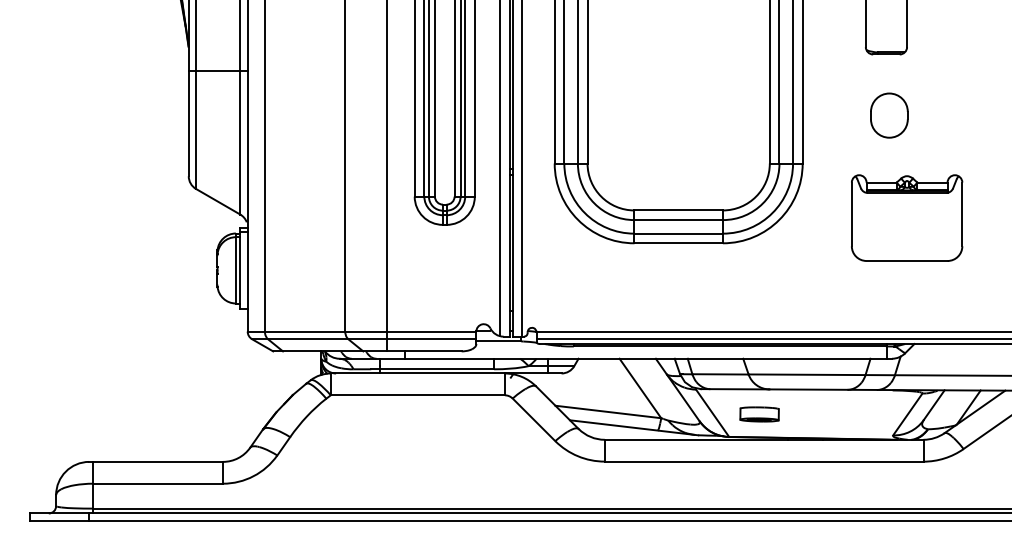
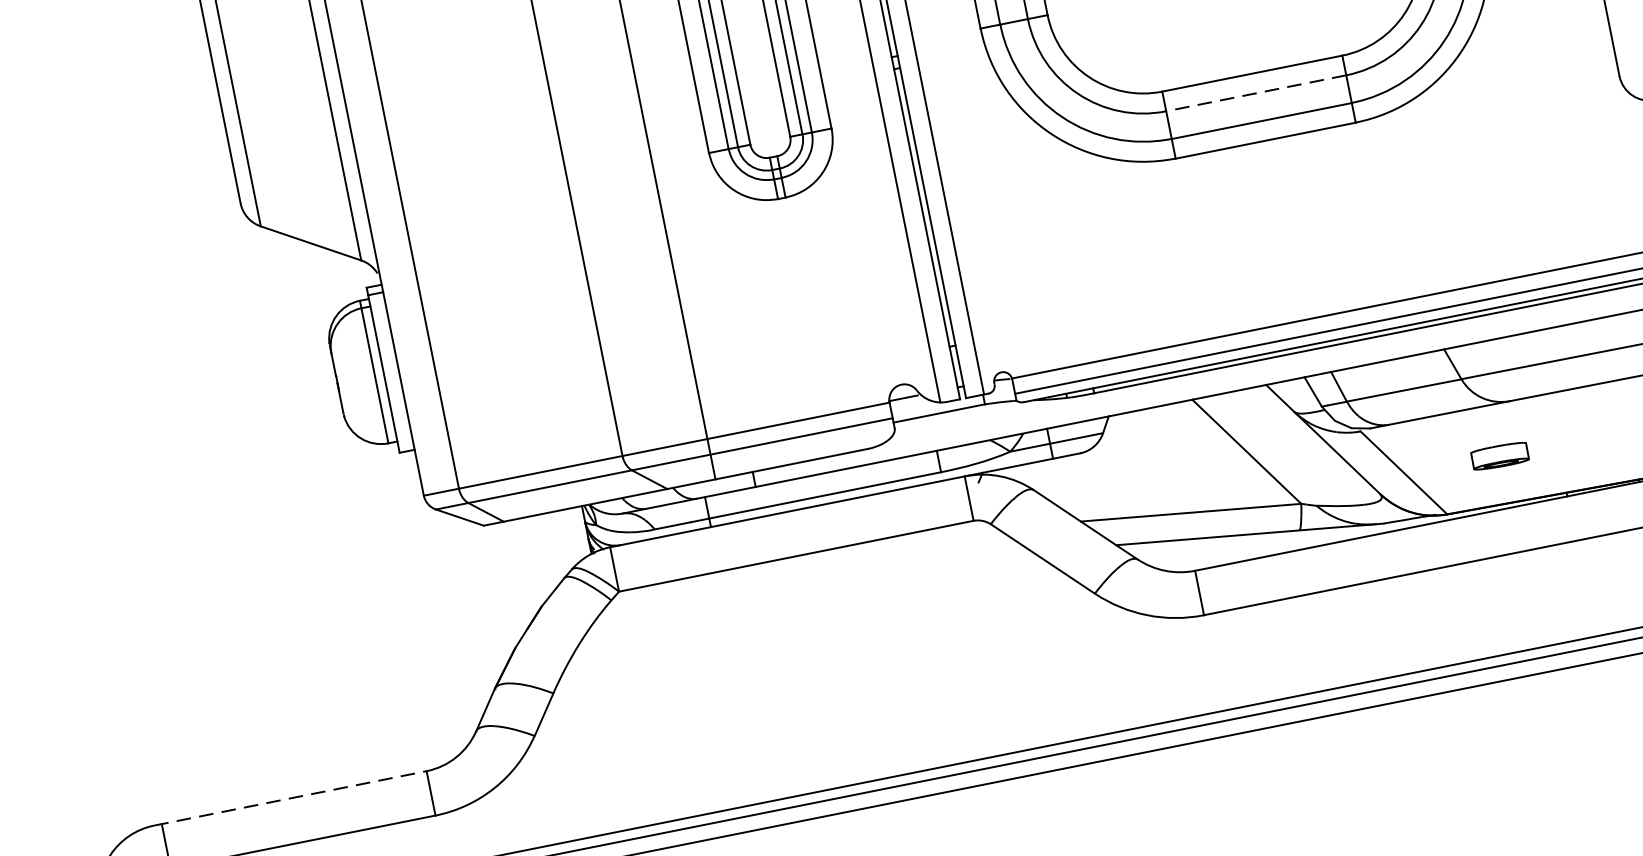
line: (678, 220) -> (1256, 94), solid -> dashed
part: (759, 414) -> (1499, 456), size x0.7
line: (156, 461) -> (291, 797), solid -> dashed

